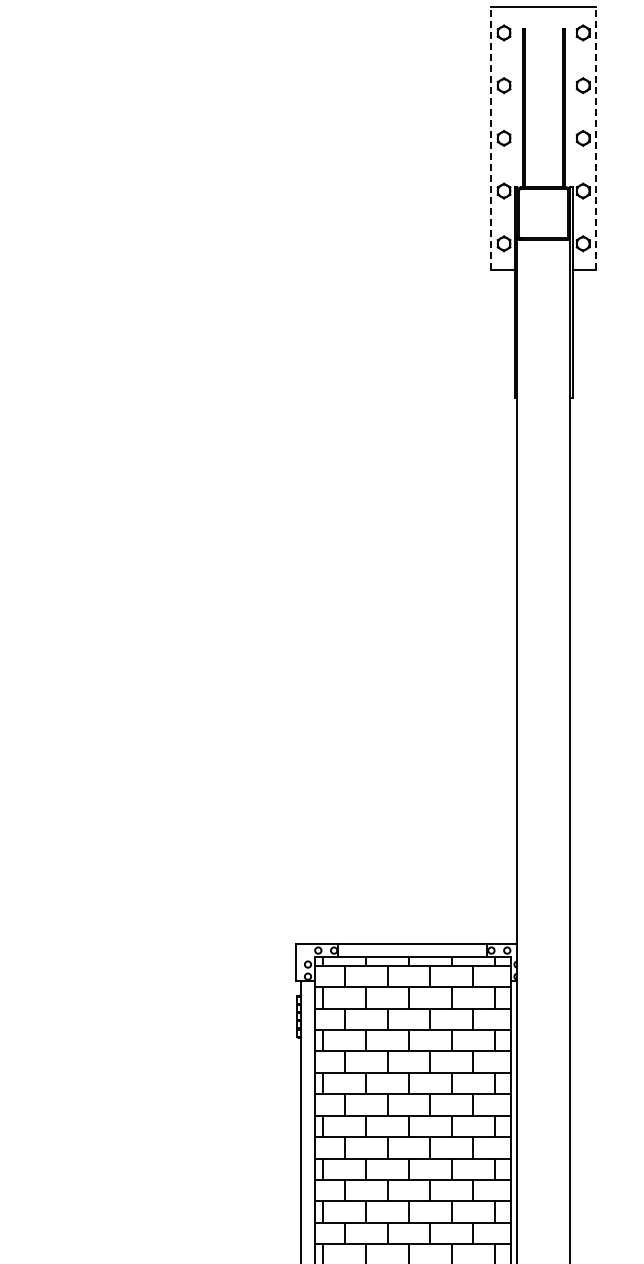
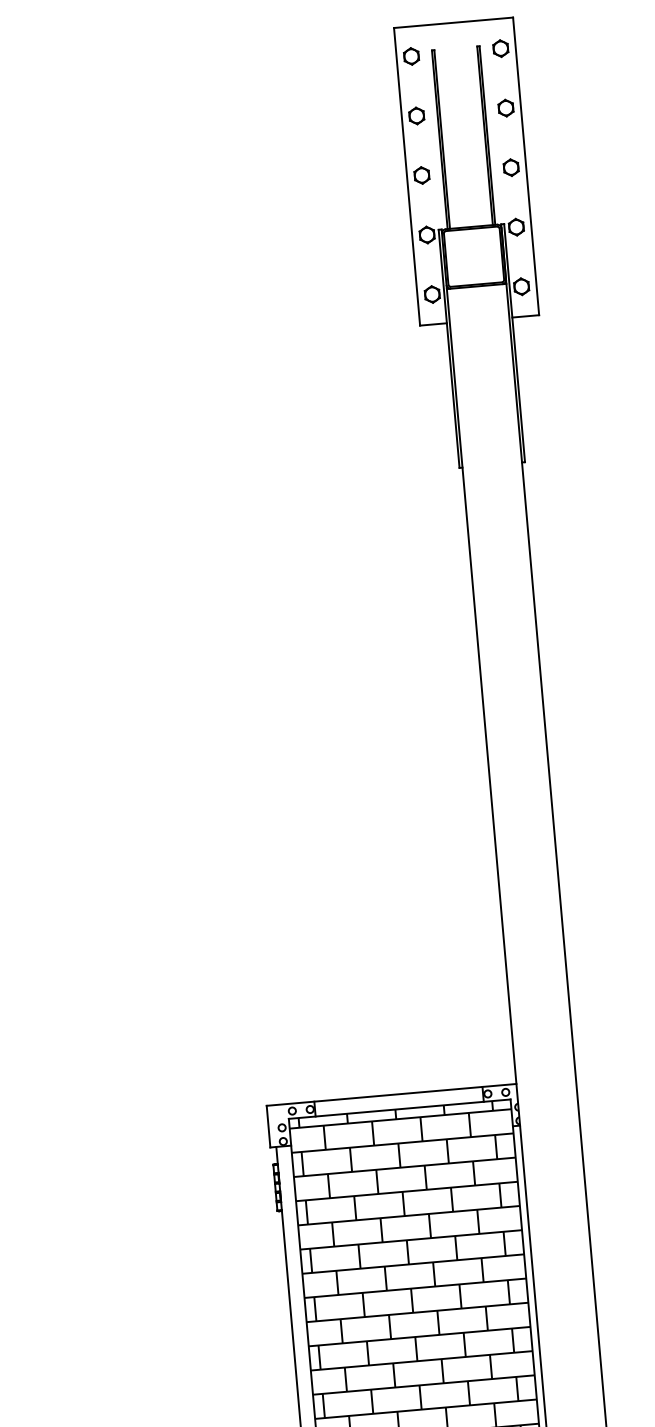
line: (490, 138) -> (406, 176), dashed -> solid
line: (596, 138) -> (526, 166), dashed -> solid

